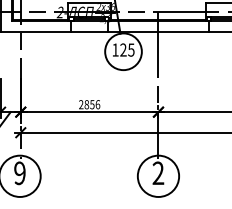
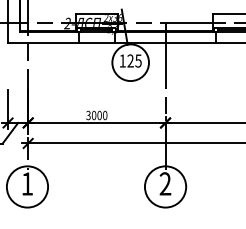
text: (89, 104) -> (96, 115), 2856 -> 3000
text: (19, 172) -> (26, 183), 9 -> 1

